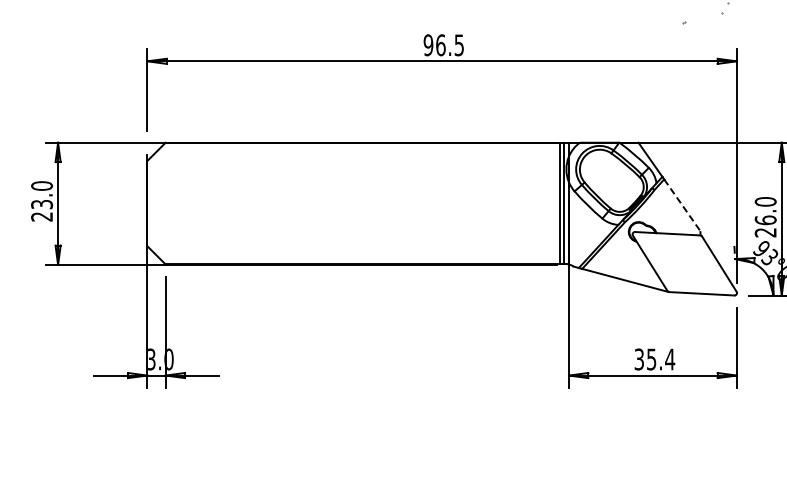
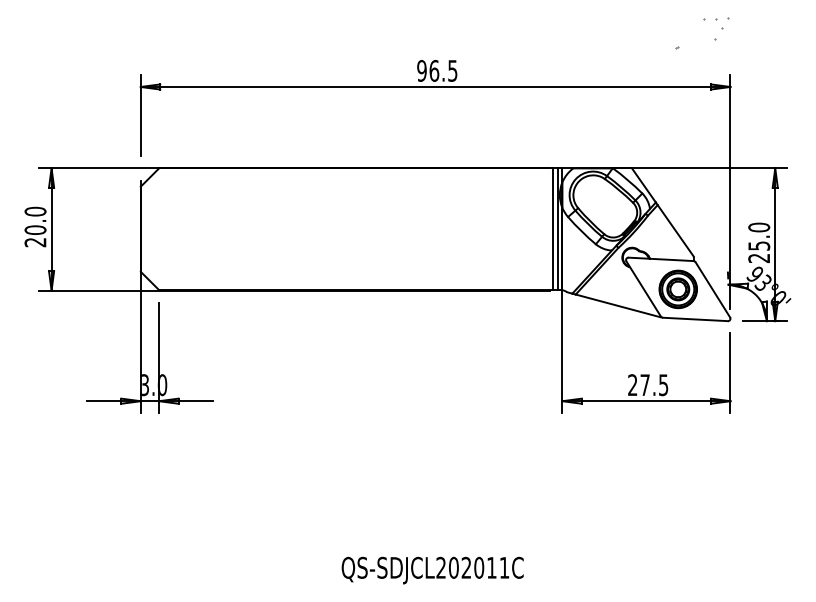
text: (42, 203) -> (35, 229), 23.0 -> 20.0
line: (682, 204) -> (675, 230), dashed -> solid
text: (766, 219) -> (759, 245), 26.0 -> 25.0
part: (684, 263) -> (677, 289), added
text: (655, 359) -> (648, 385), 35.4 -> 27.5

